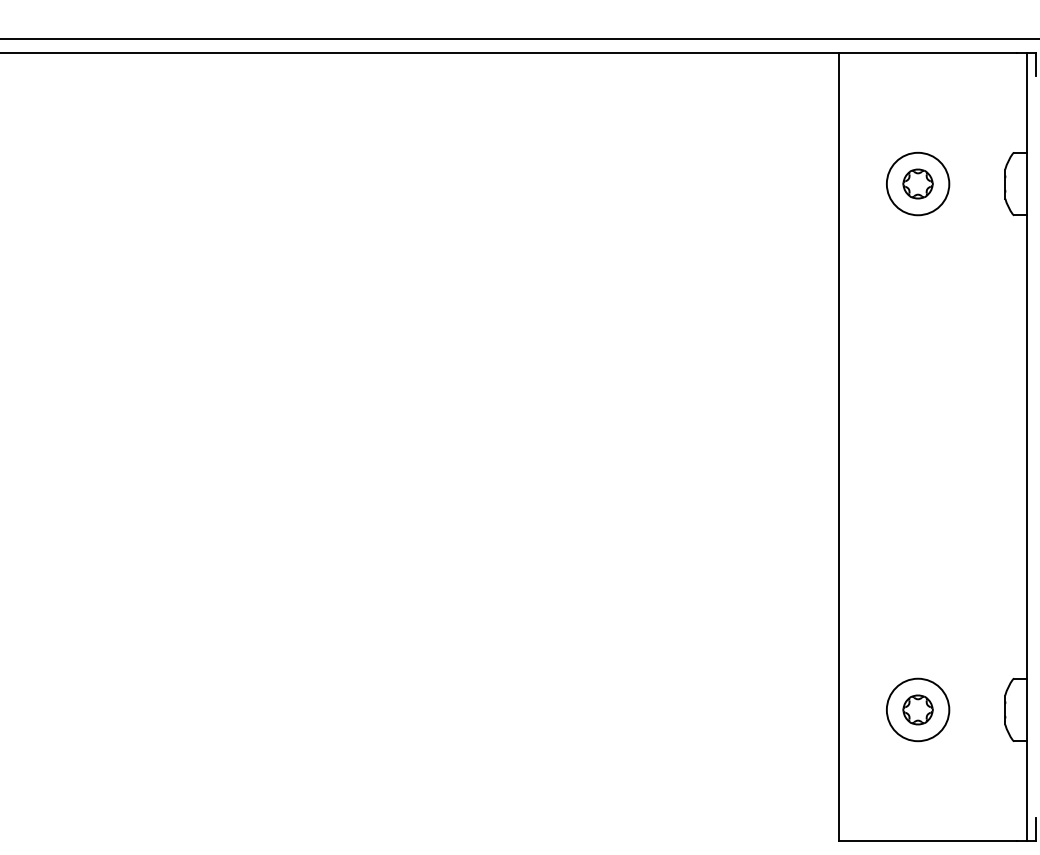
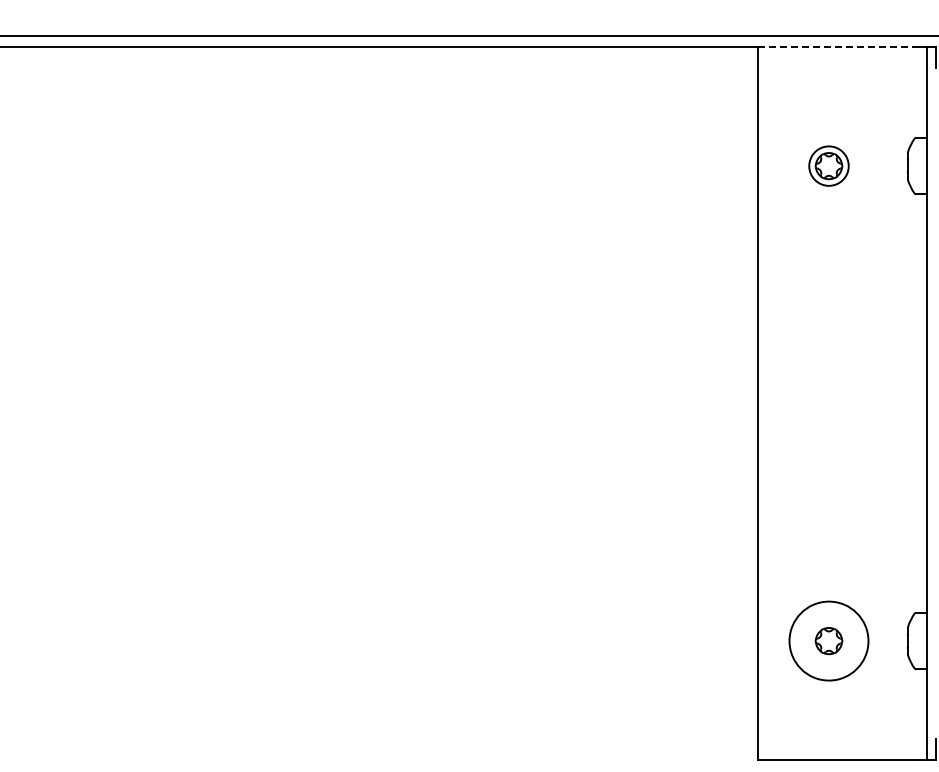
line: (928, 52) -> (838, 47), solid -> dashed
circle: (917, 183) -> (828, 165), size x0.7
circle: (917, 709) -> (828, 640), size x1.4

